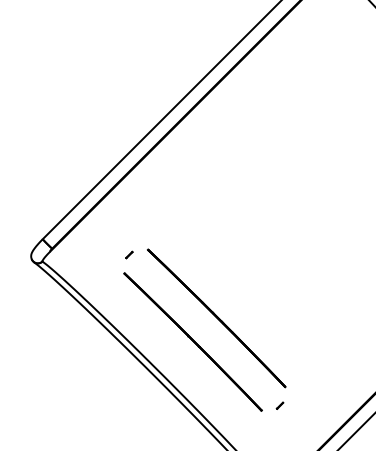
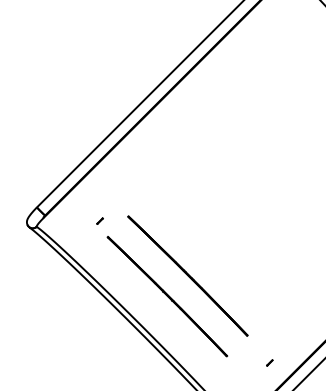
part: (128, 254) -> (99, 220), moved
part: (279, 405) -> (269, 362), moved

